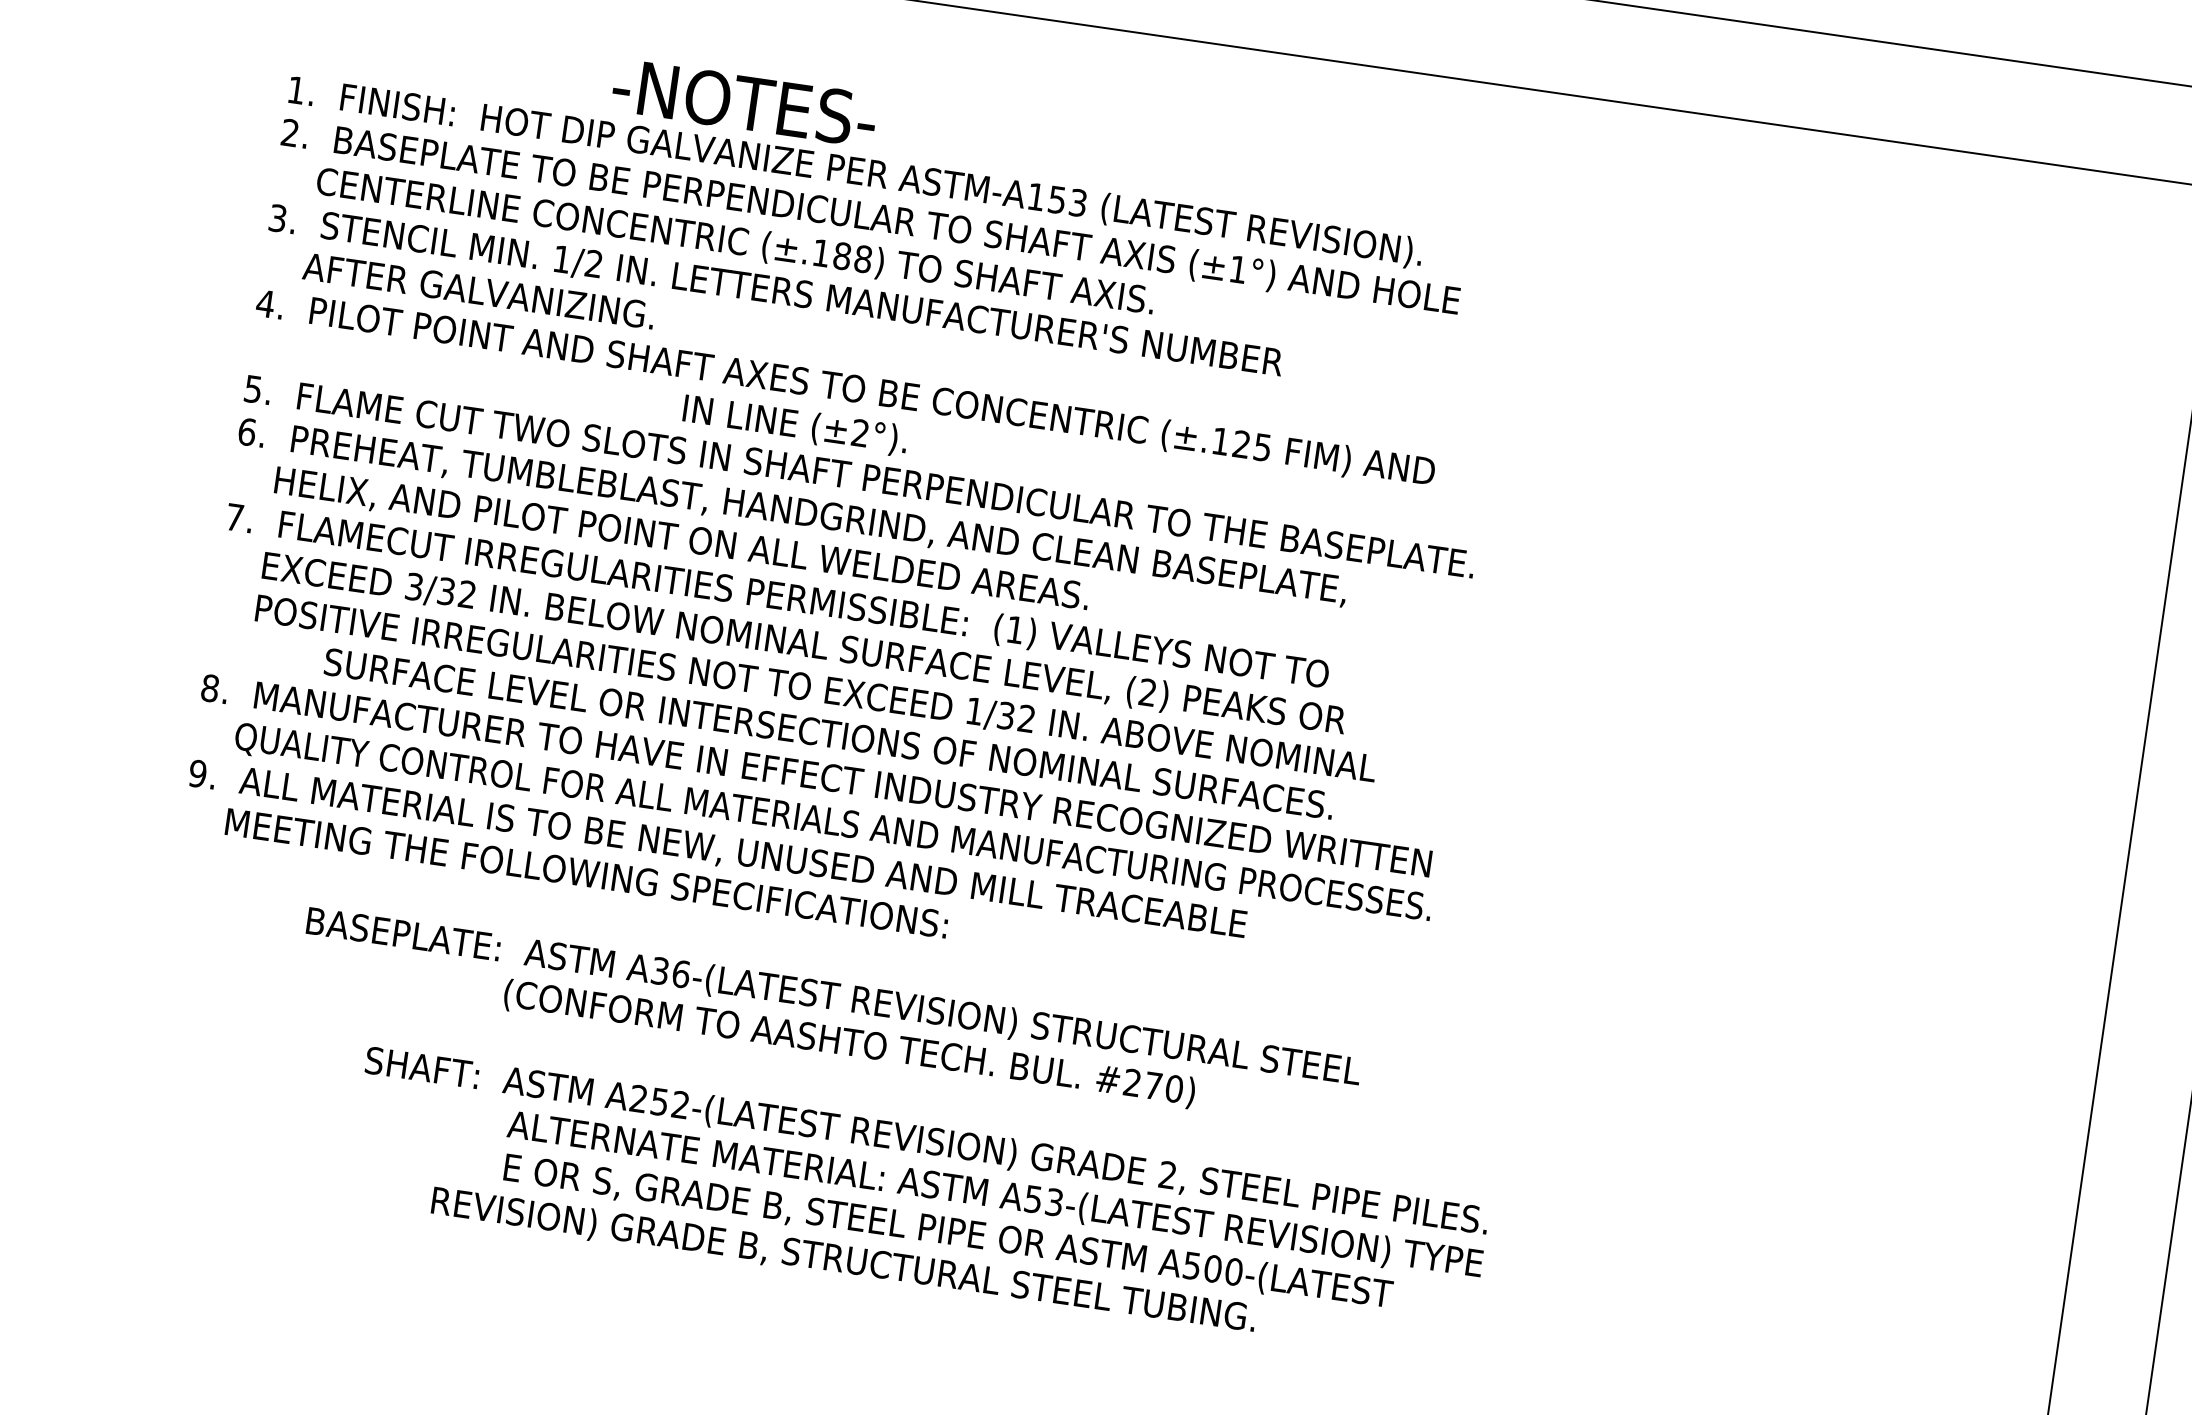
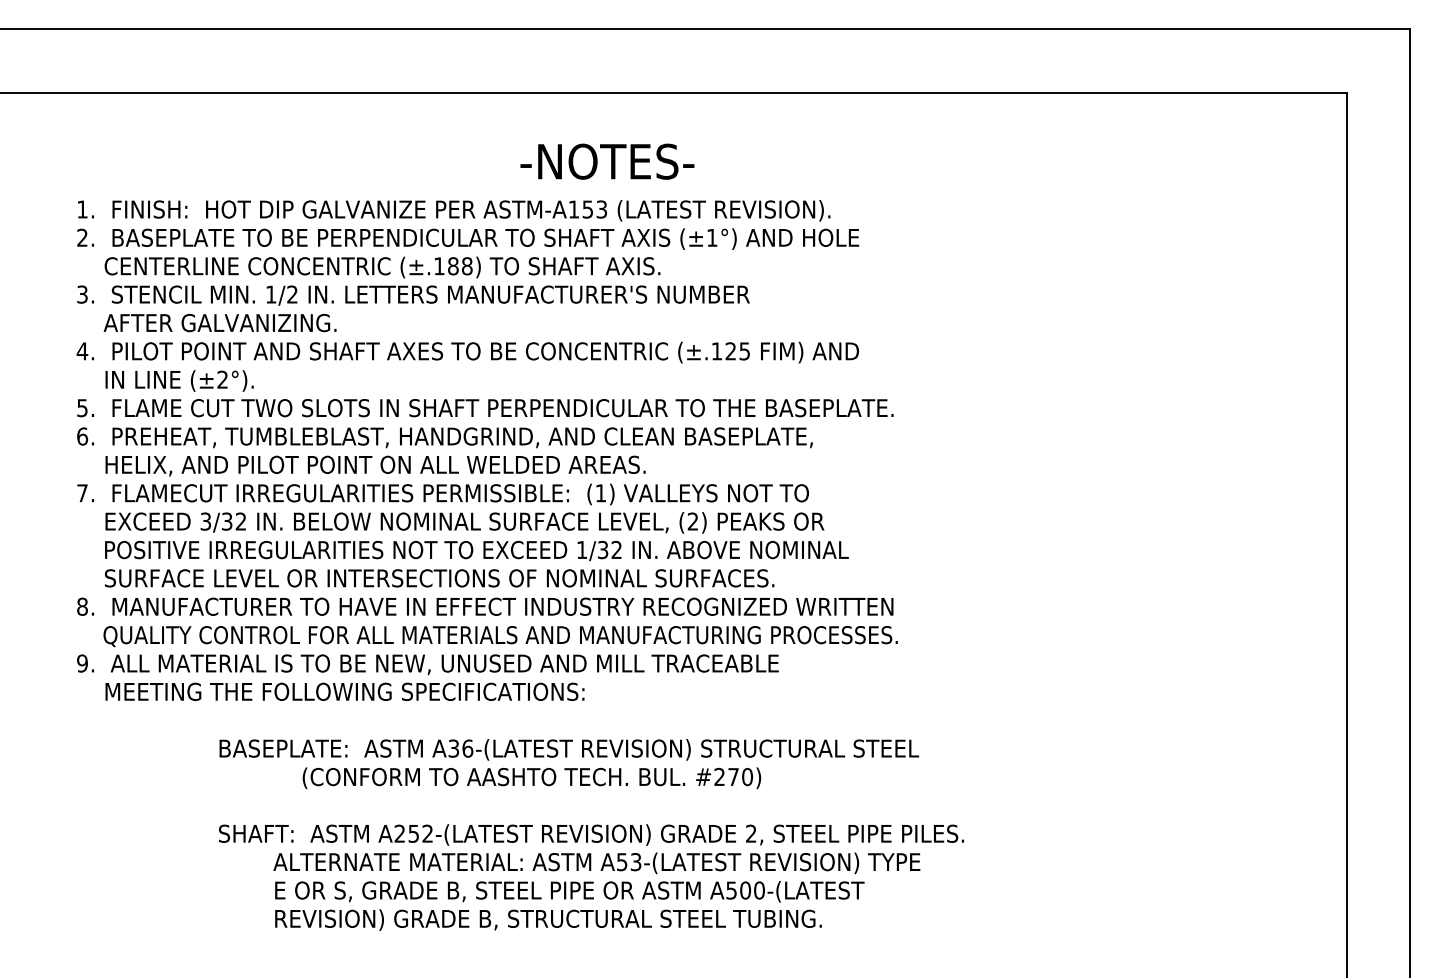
text: (744, 102) -> (607, 161), moved
text: (795, 424) -> (179, 380), moved
text: (829, 734) -> (439, 578), moved
text: (834, 997) -> (569, 749), moved
text: (991, 1216) -> (596, 877), moved

